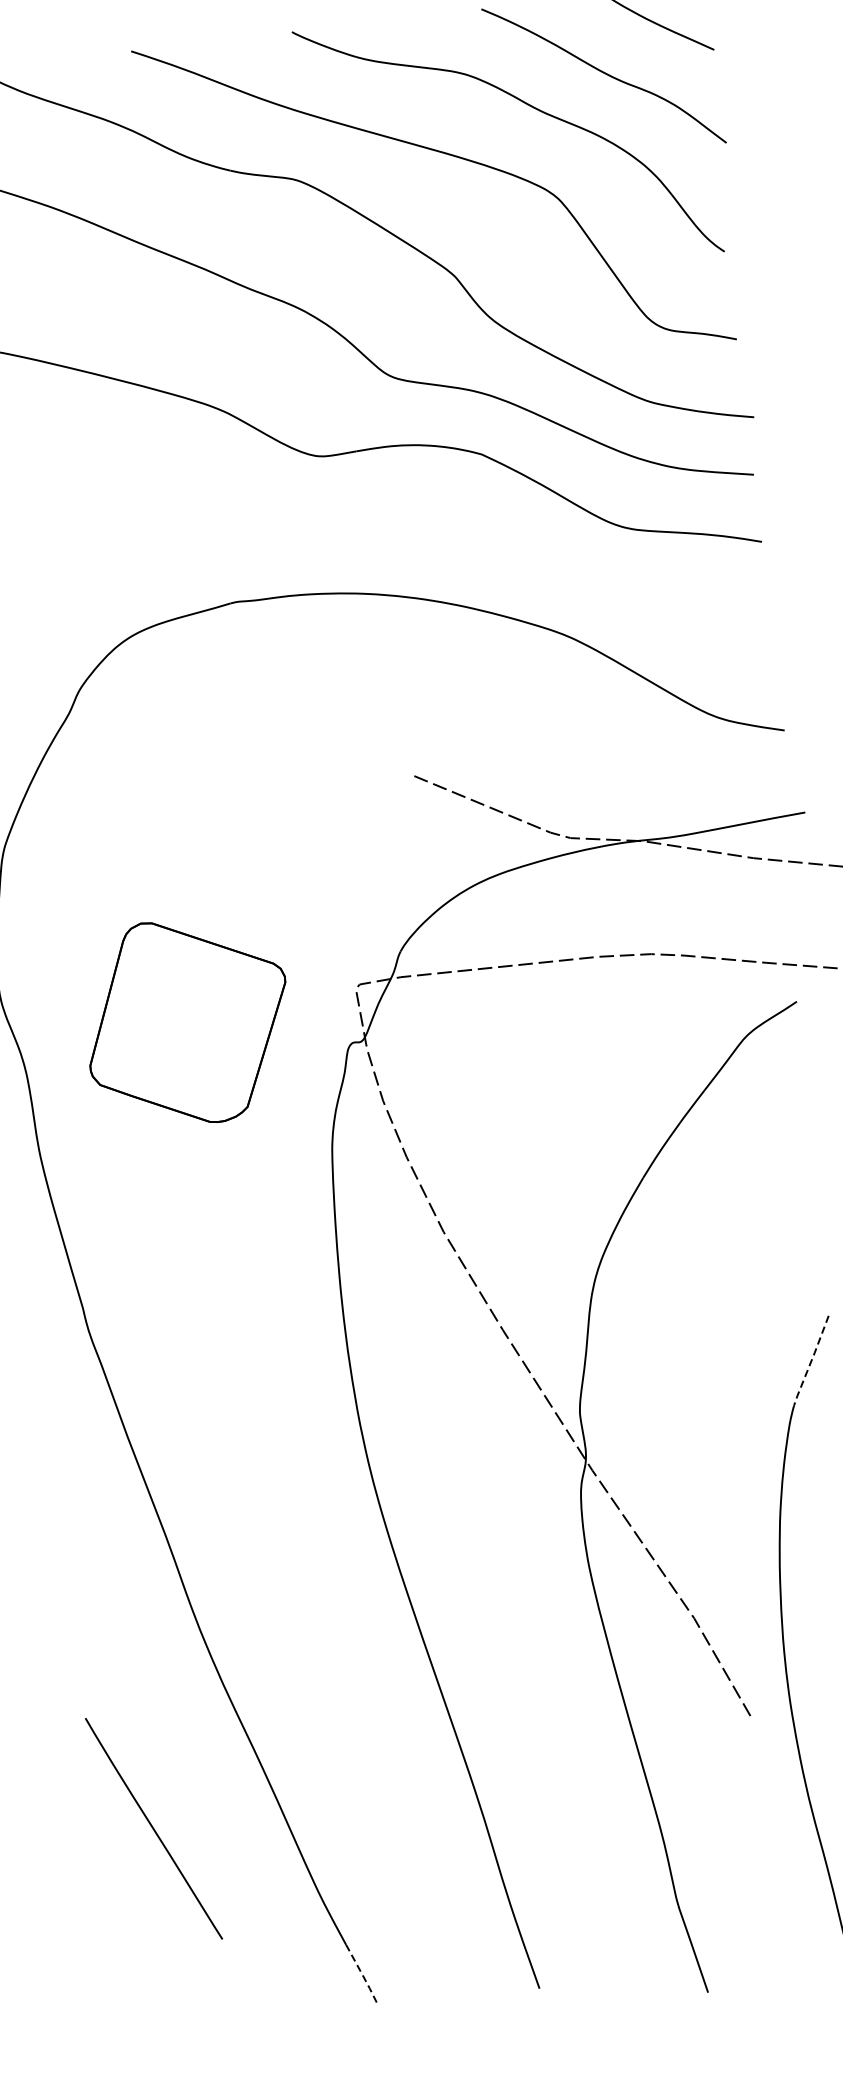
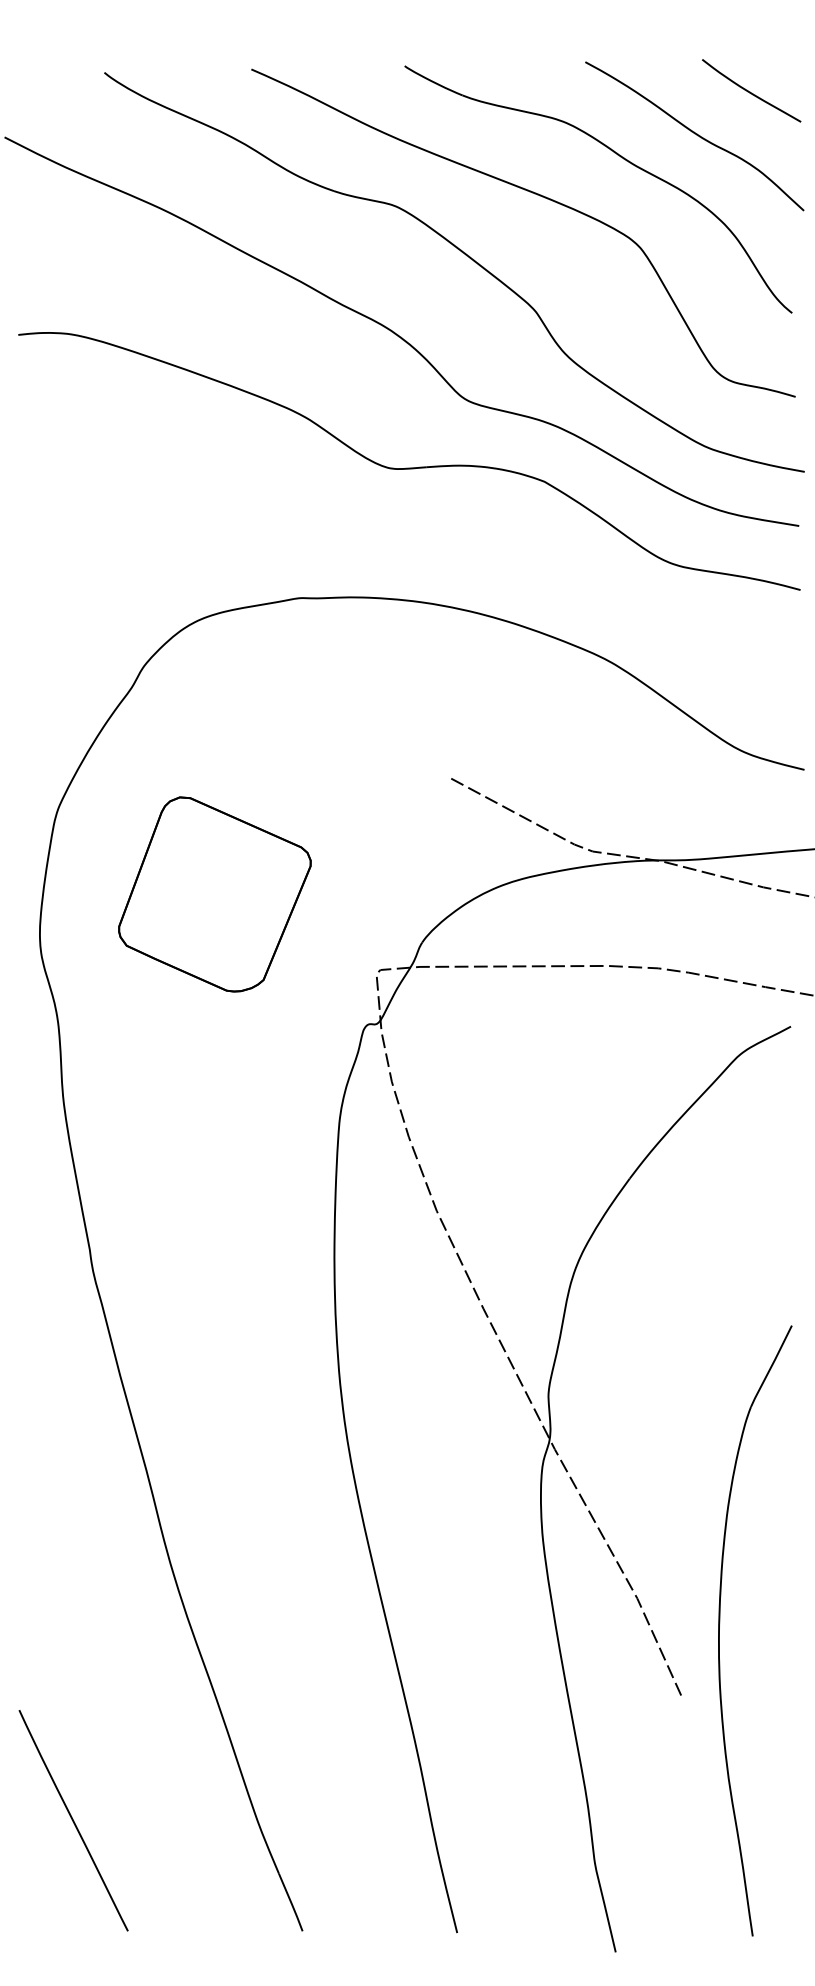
part: (187, 1022) -> (214, 894), moved
line: (811, 1360) -> (771, 1366), dashed -> solid
line: (153, 1828) -> (73, 1820), moved
line: (362, 1974) -> (291, 1903), dashed -> solid

